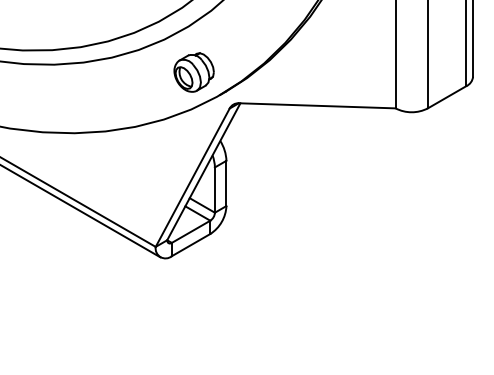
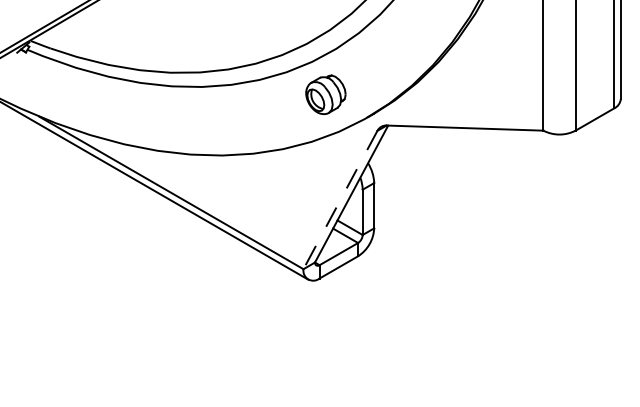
part: (193, 72) -> (325, 94), moved
line: (192, 178) -> (340, 200), solid -> dashed

